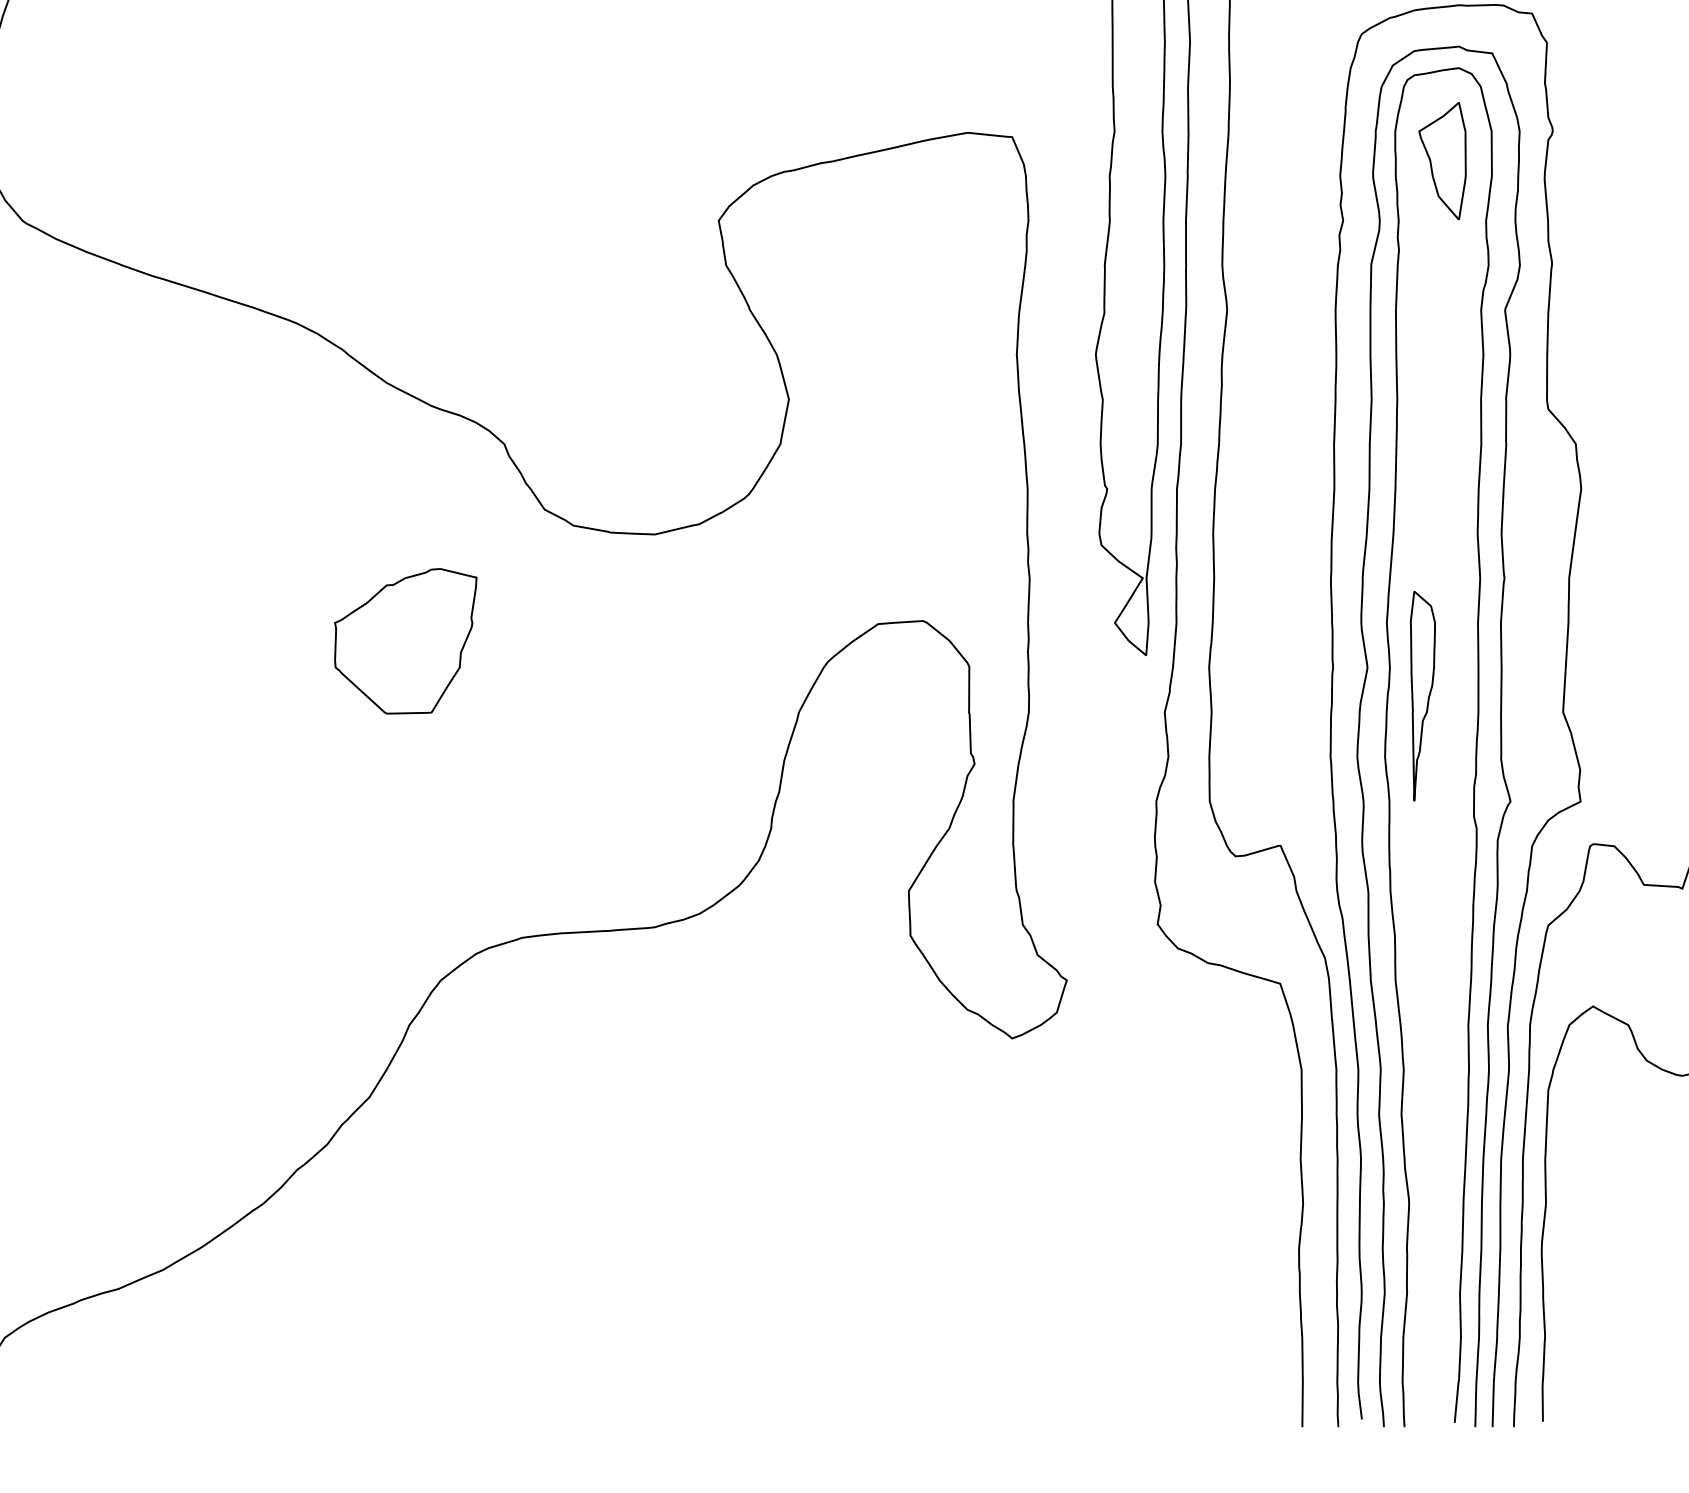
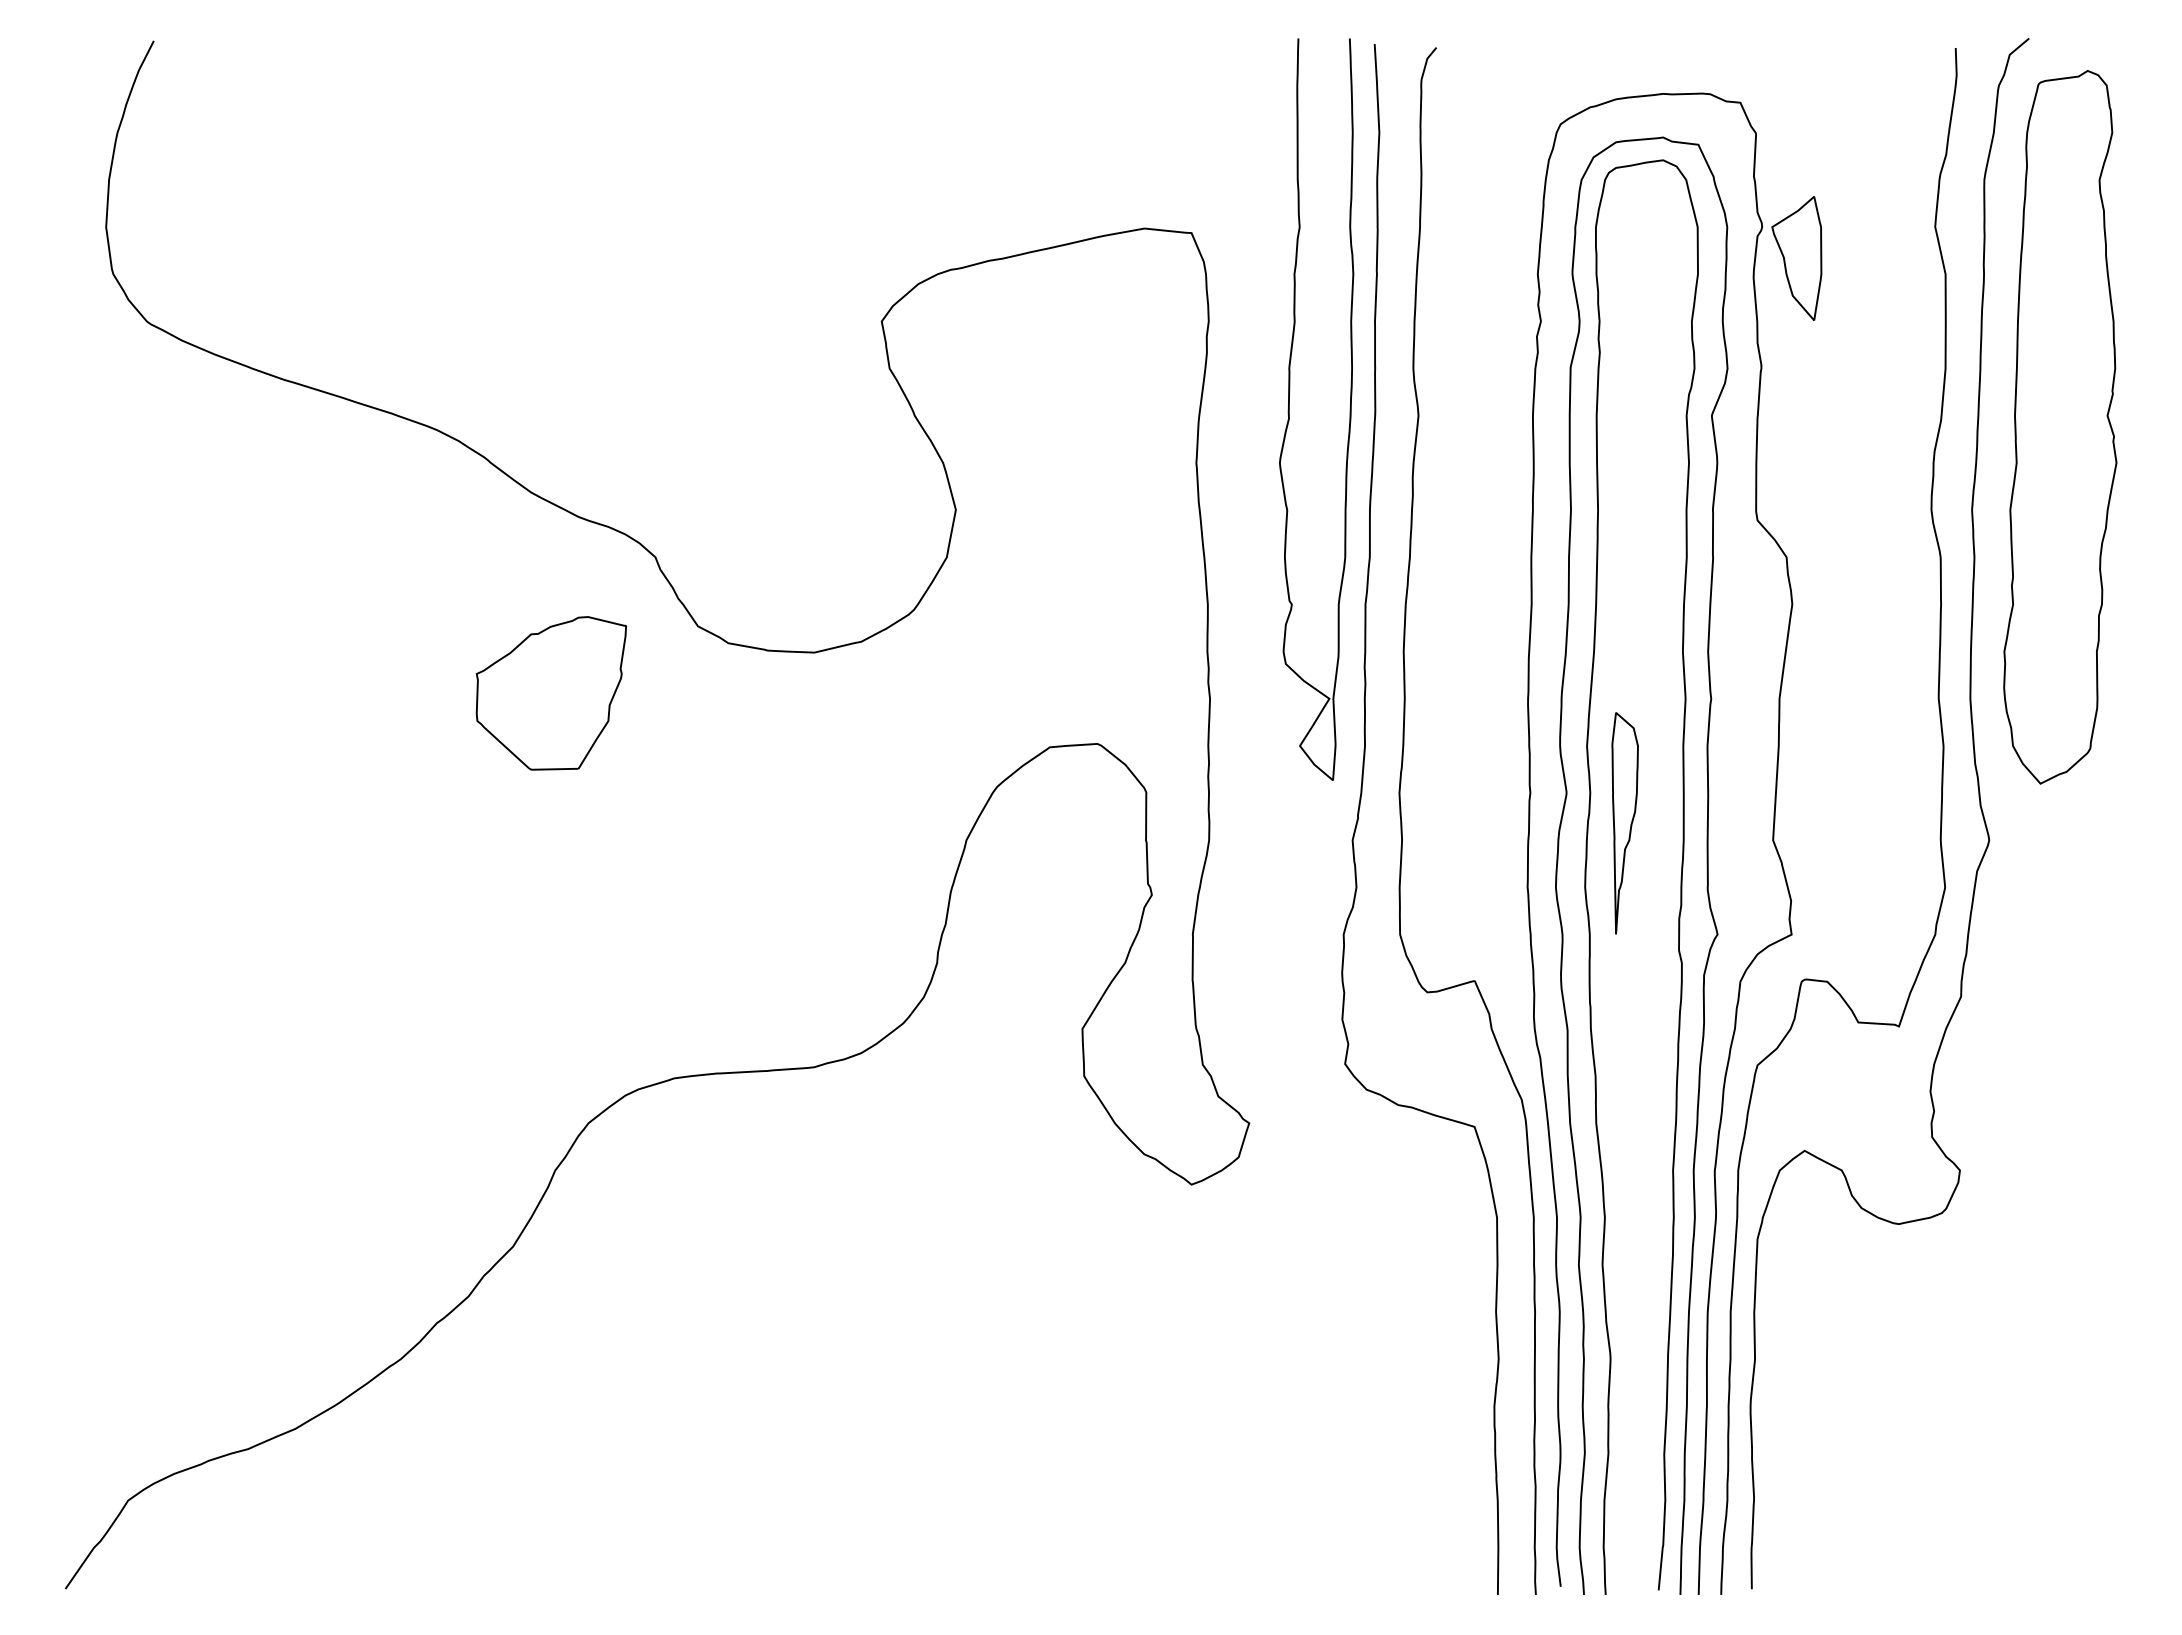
part: (1442, 161) -> (1796, 258), moved
part: (405, 641) -> (551, 693), moved

